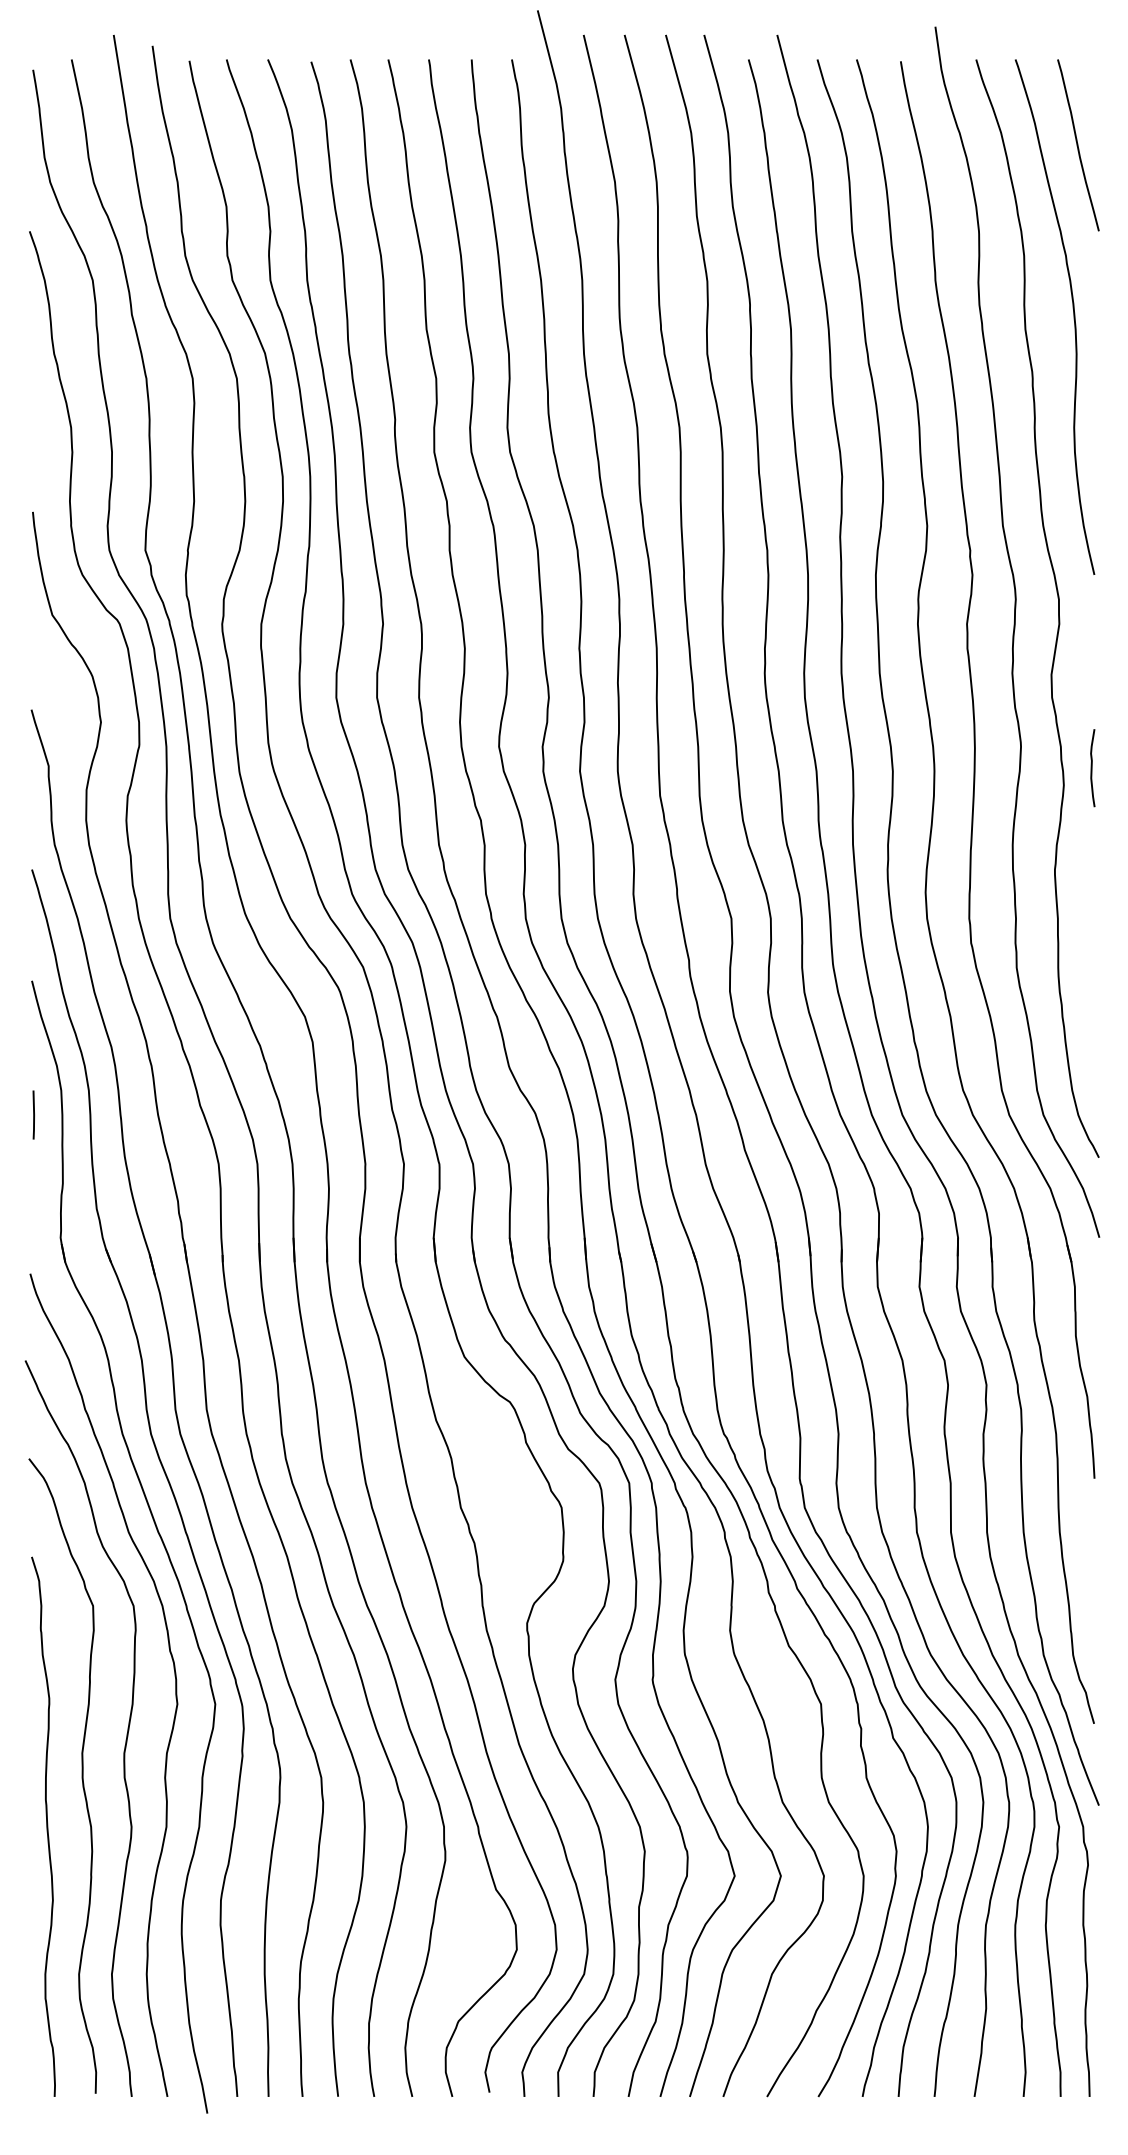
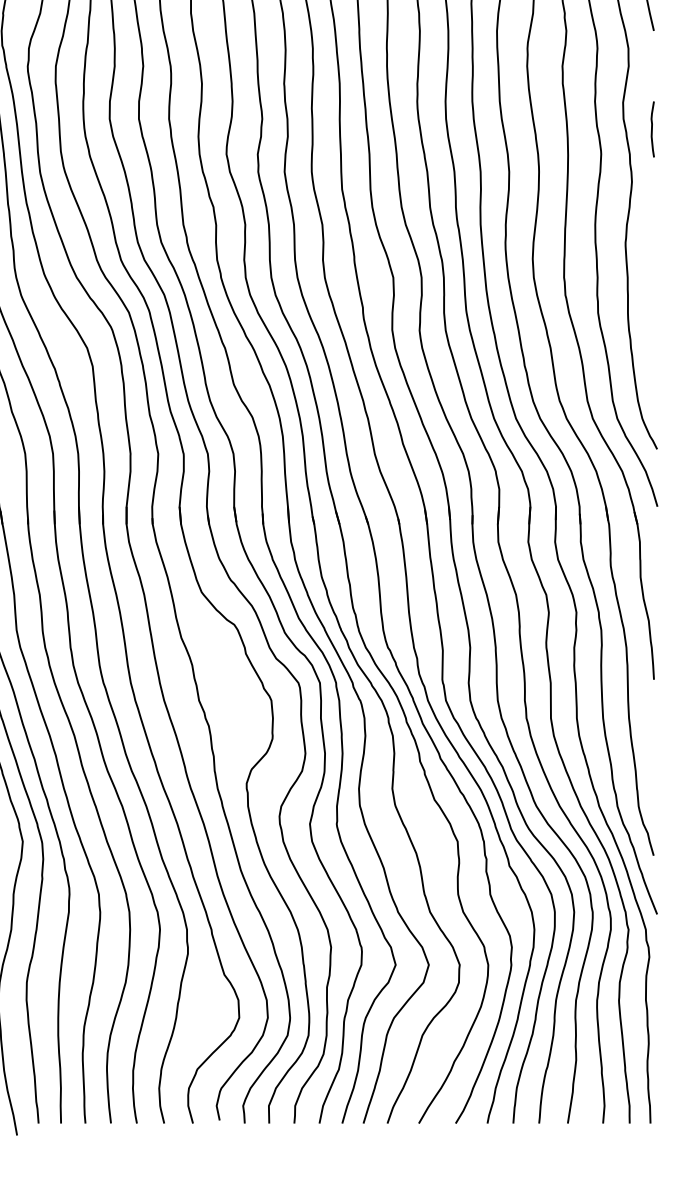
curve: (1092, 768) -> (652, 129), moved

